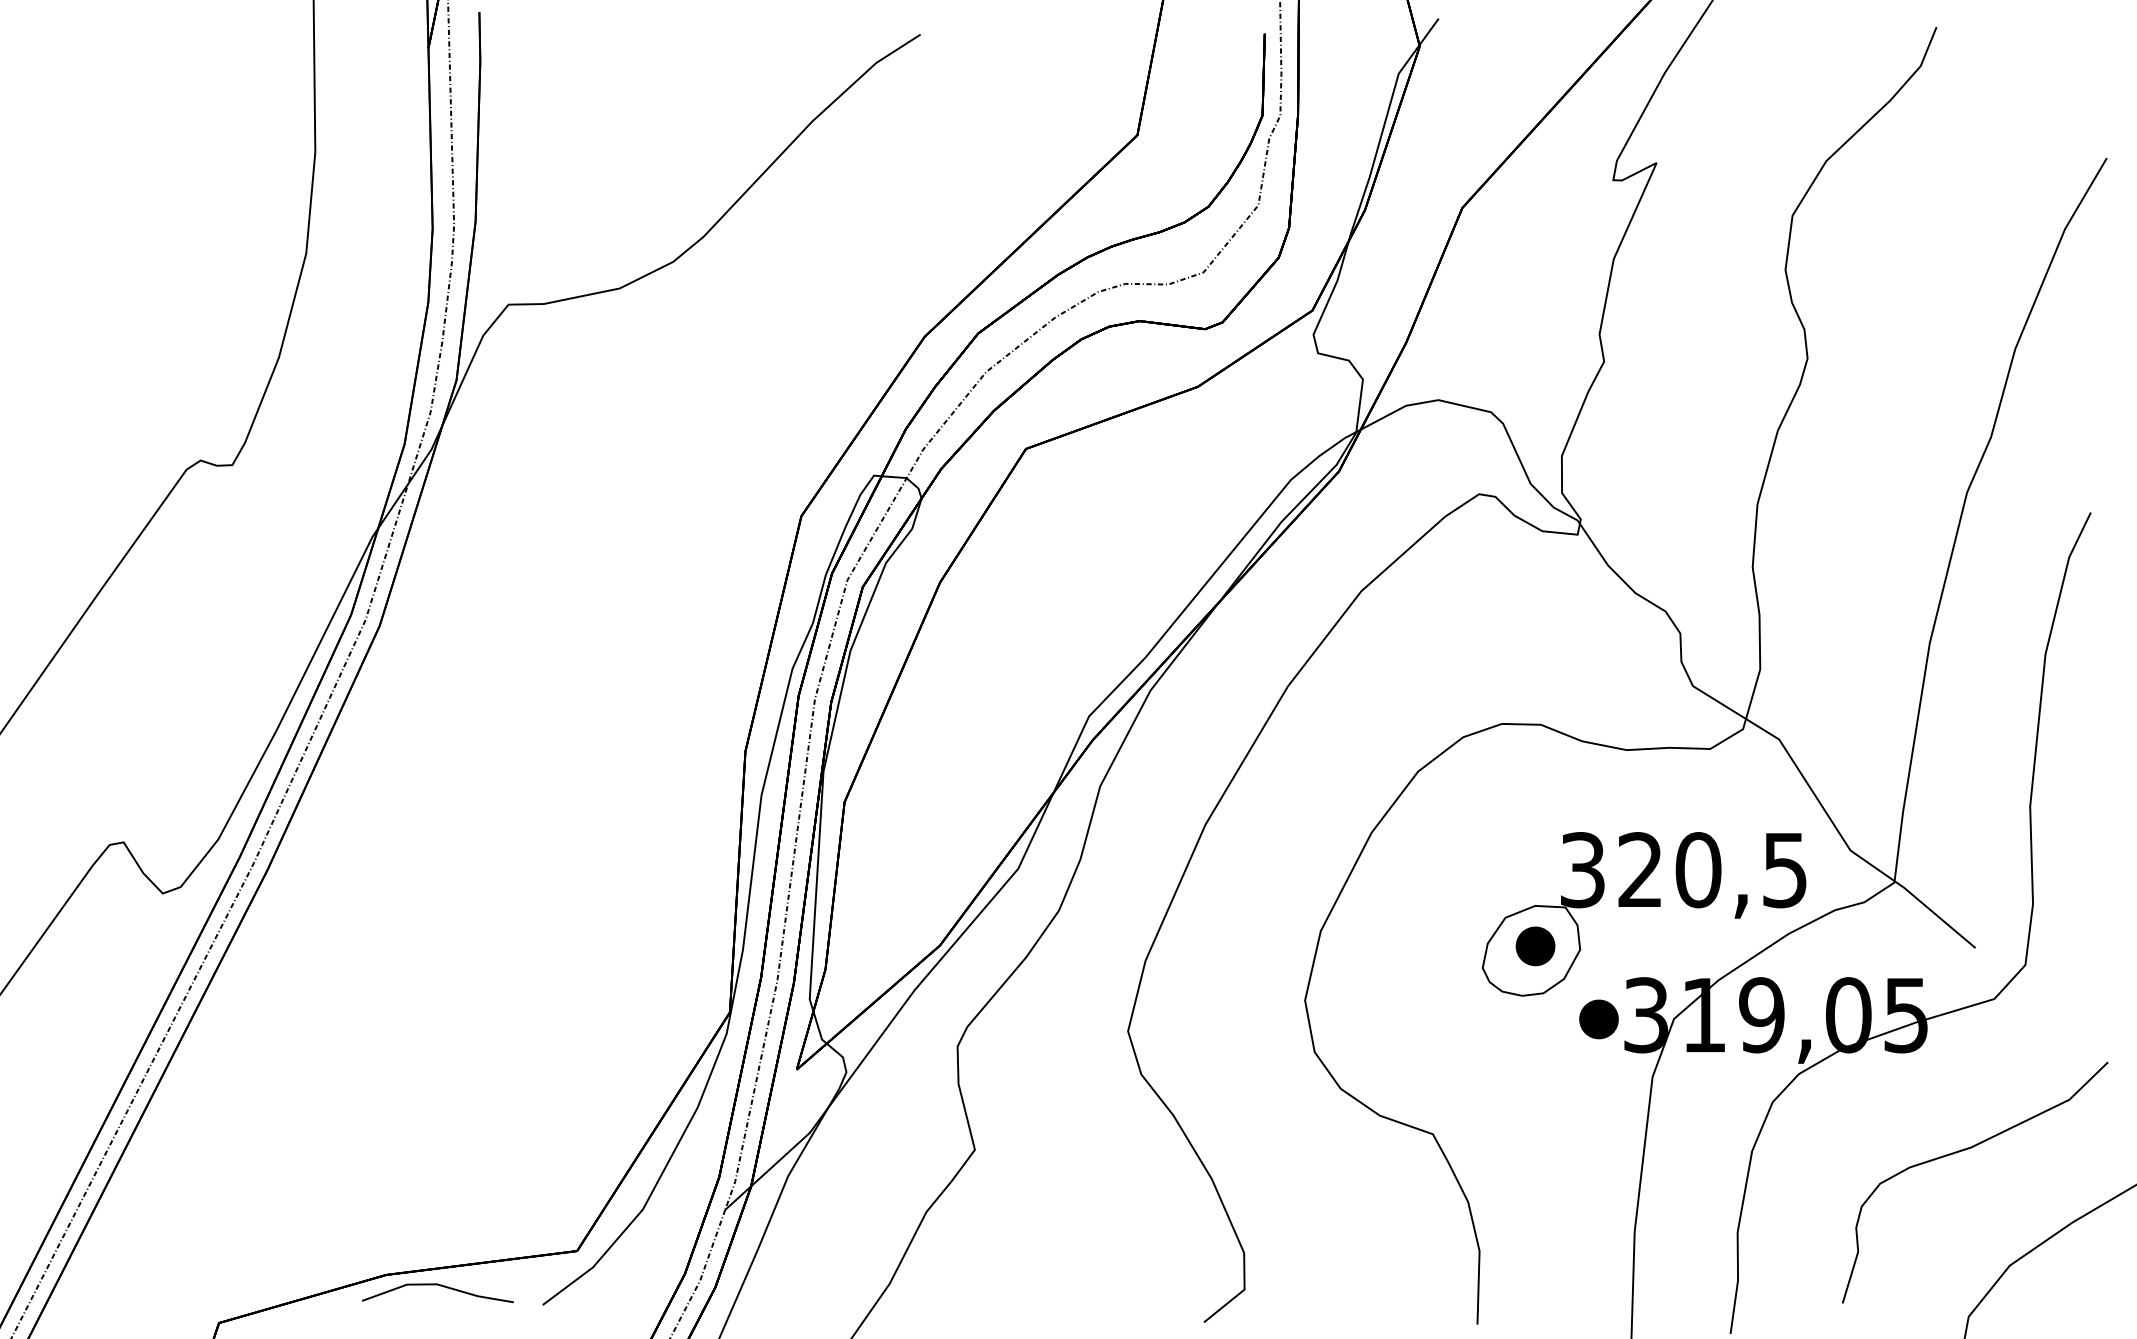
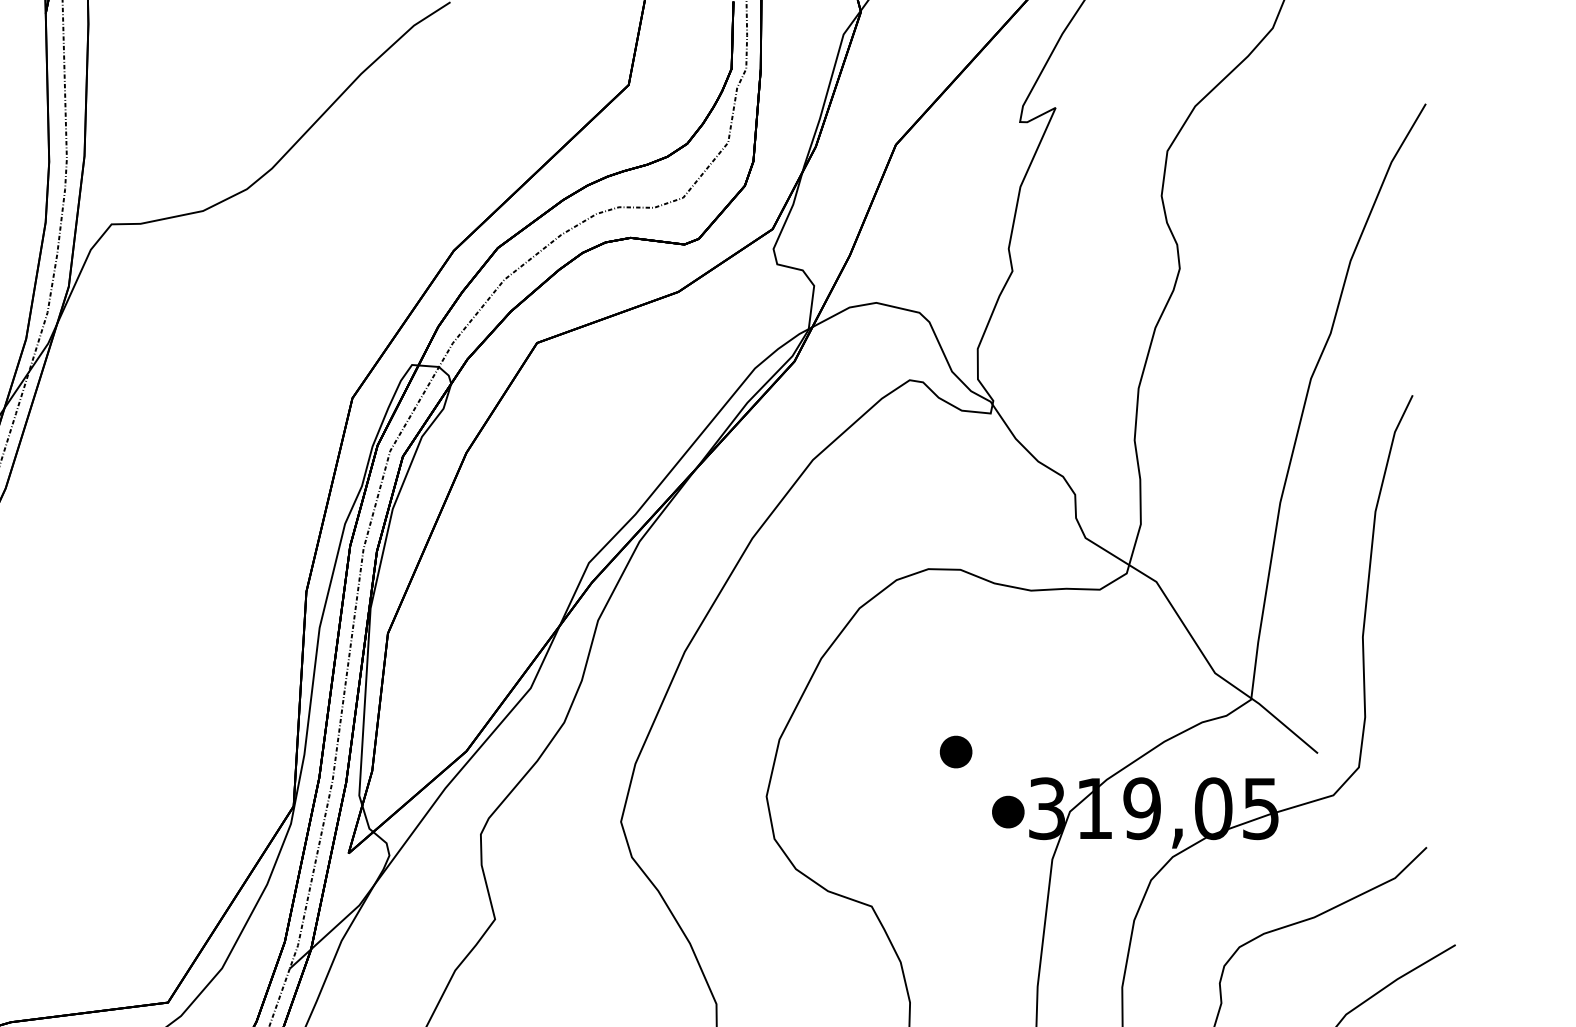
part: (1644, 906) -> (1045, 719), removed

